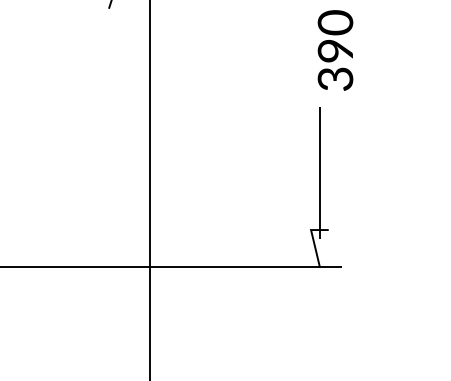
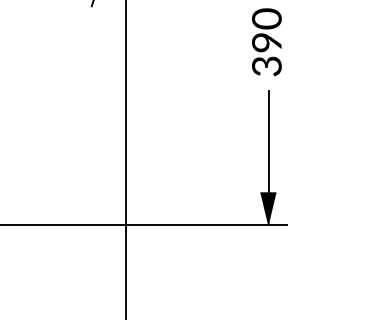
text: (335, 50) -> (266, 42), moved
fill: (319, 248) -> (268, 208), added

